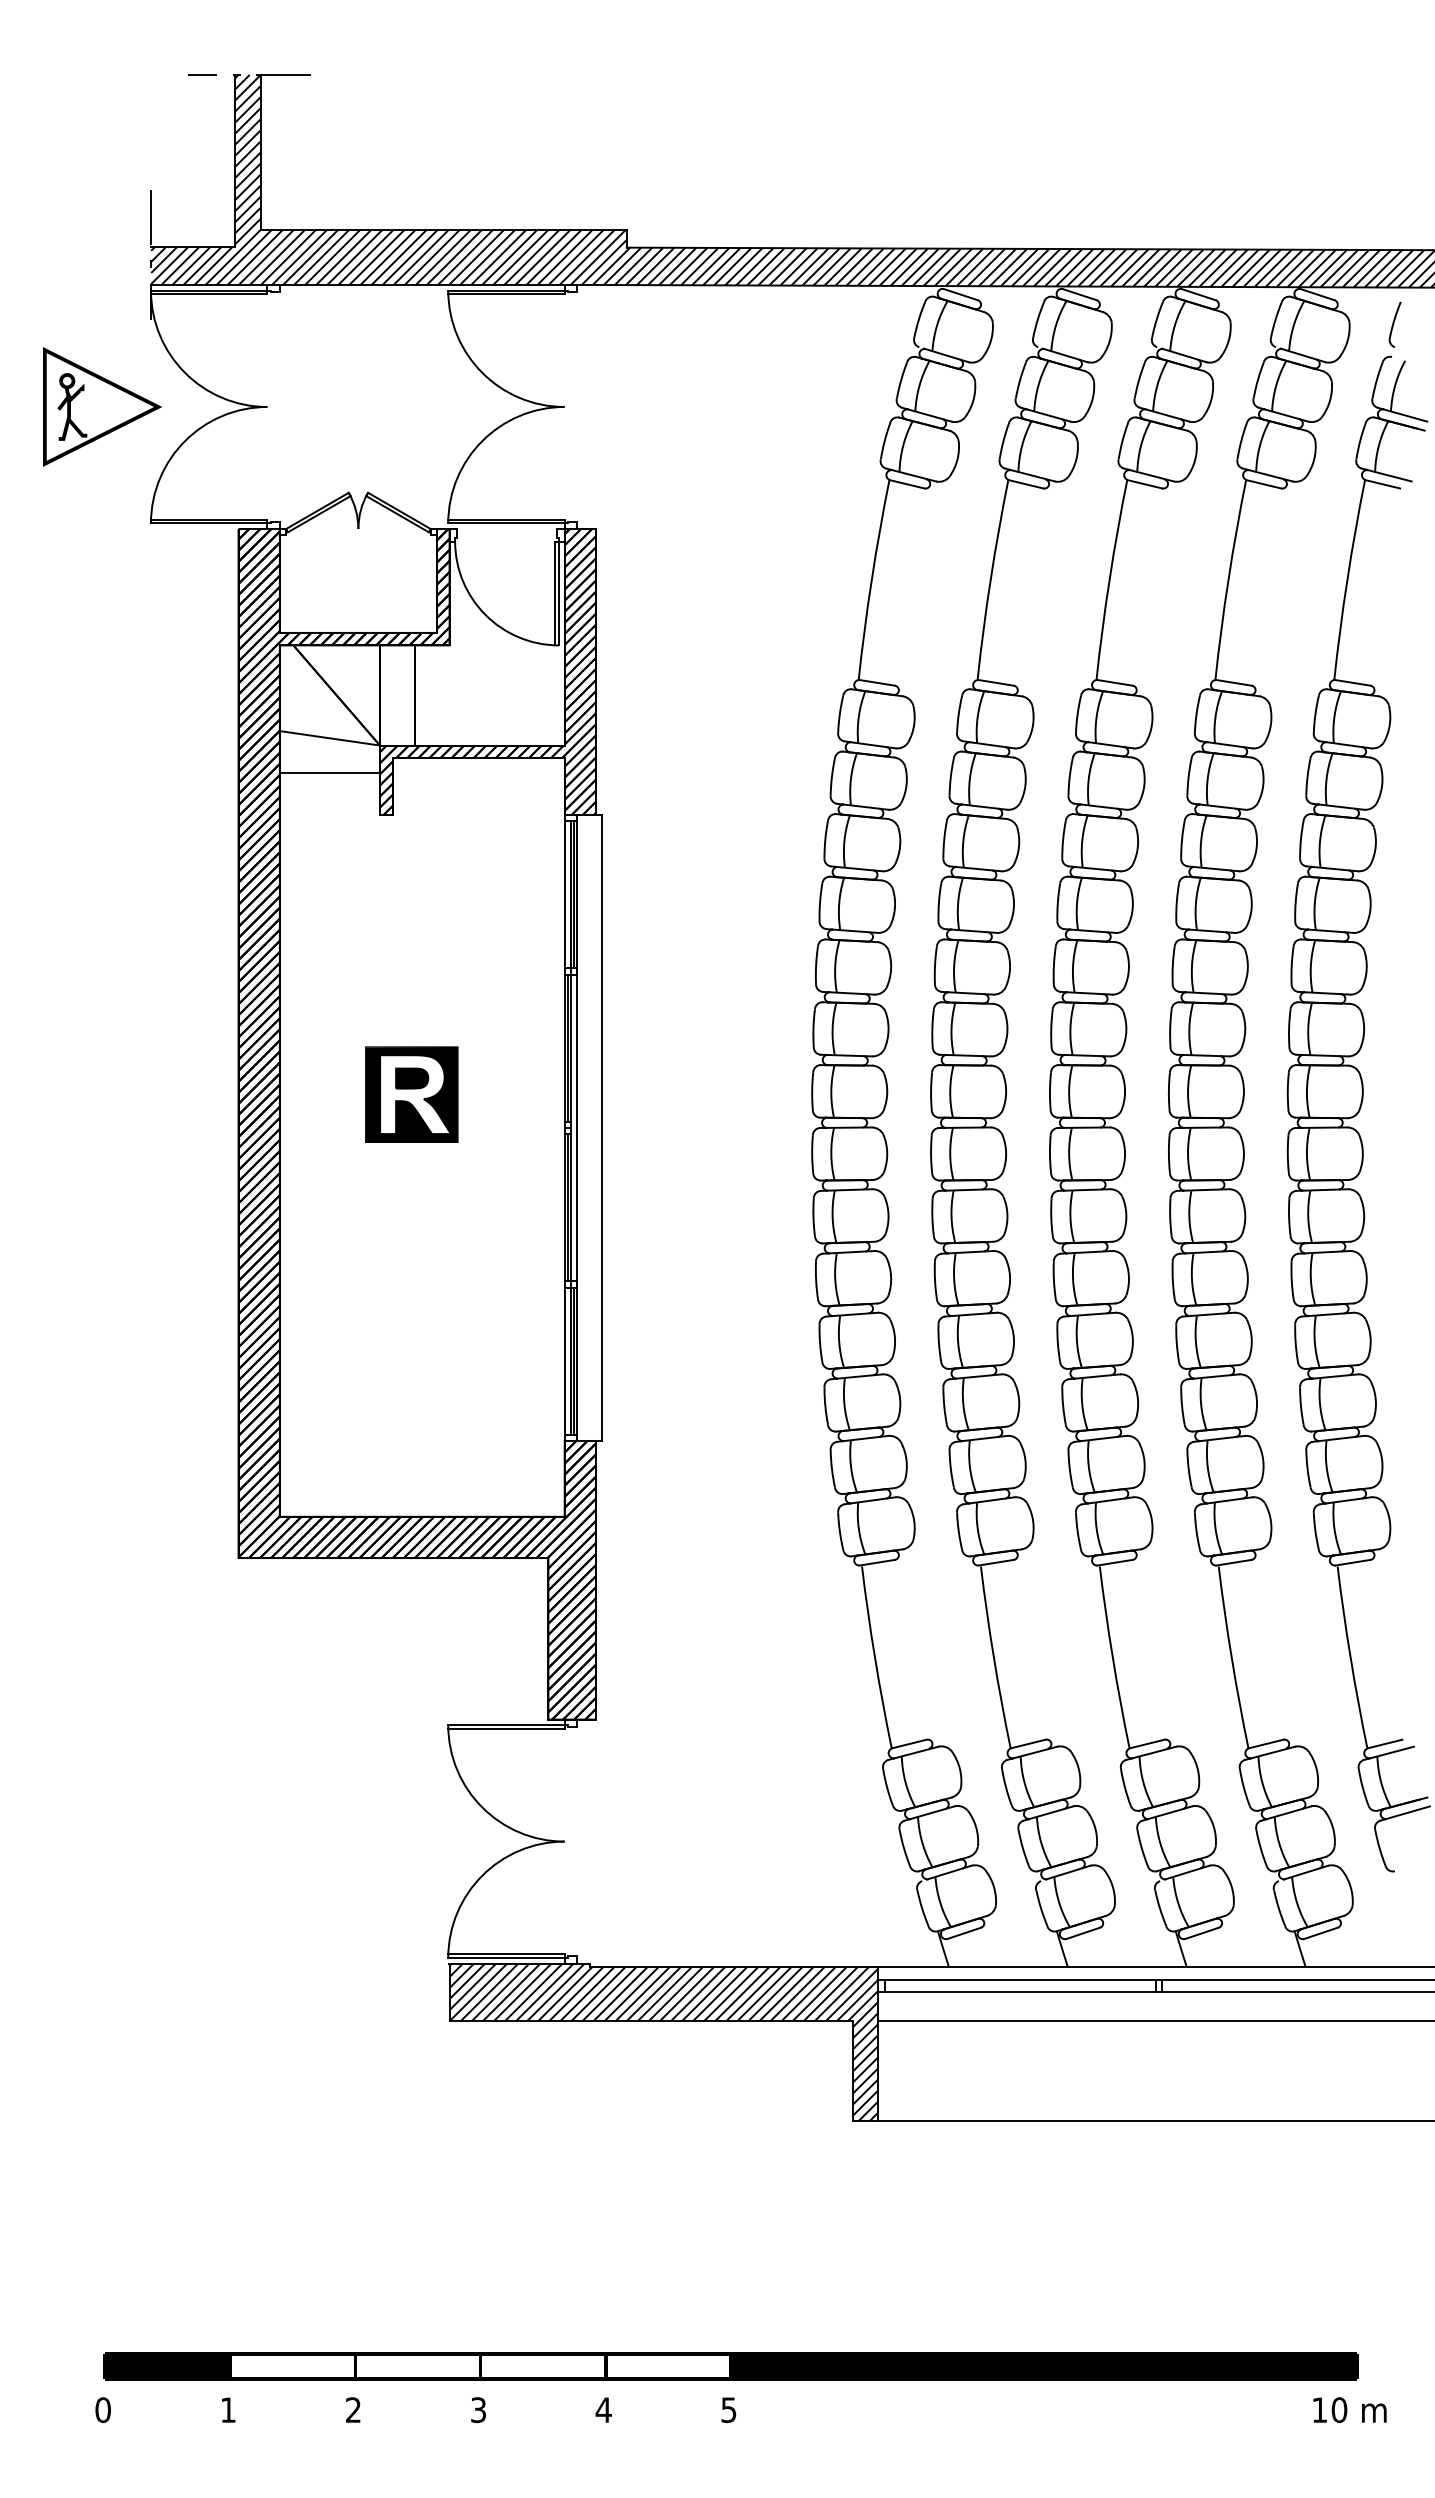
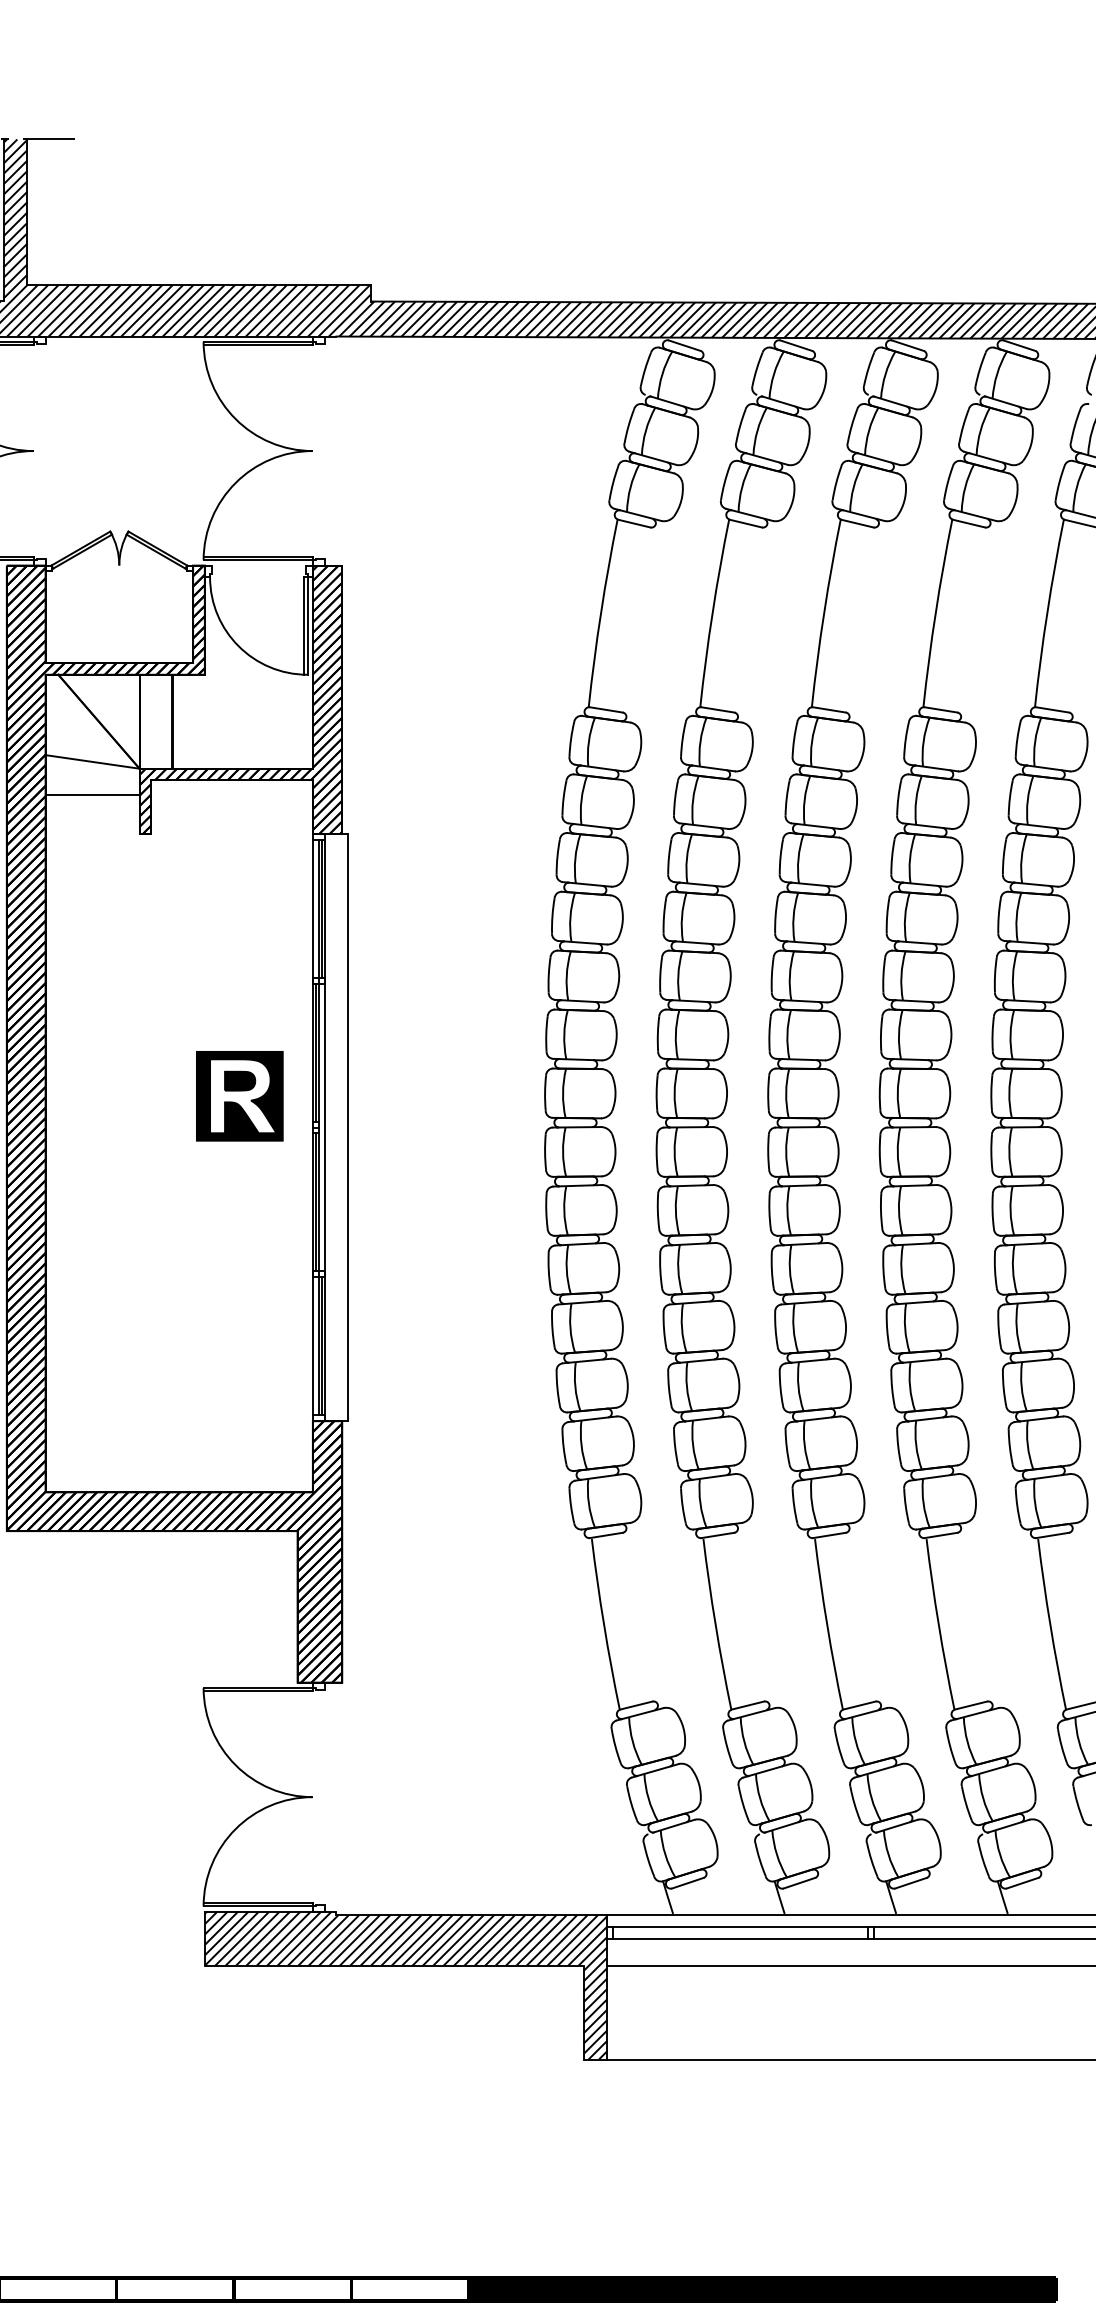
part: (411, 1094) -> (239, 1096), moved

